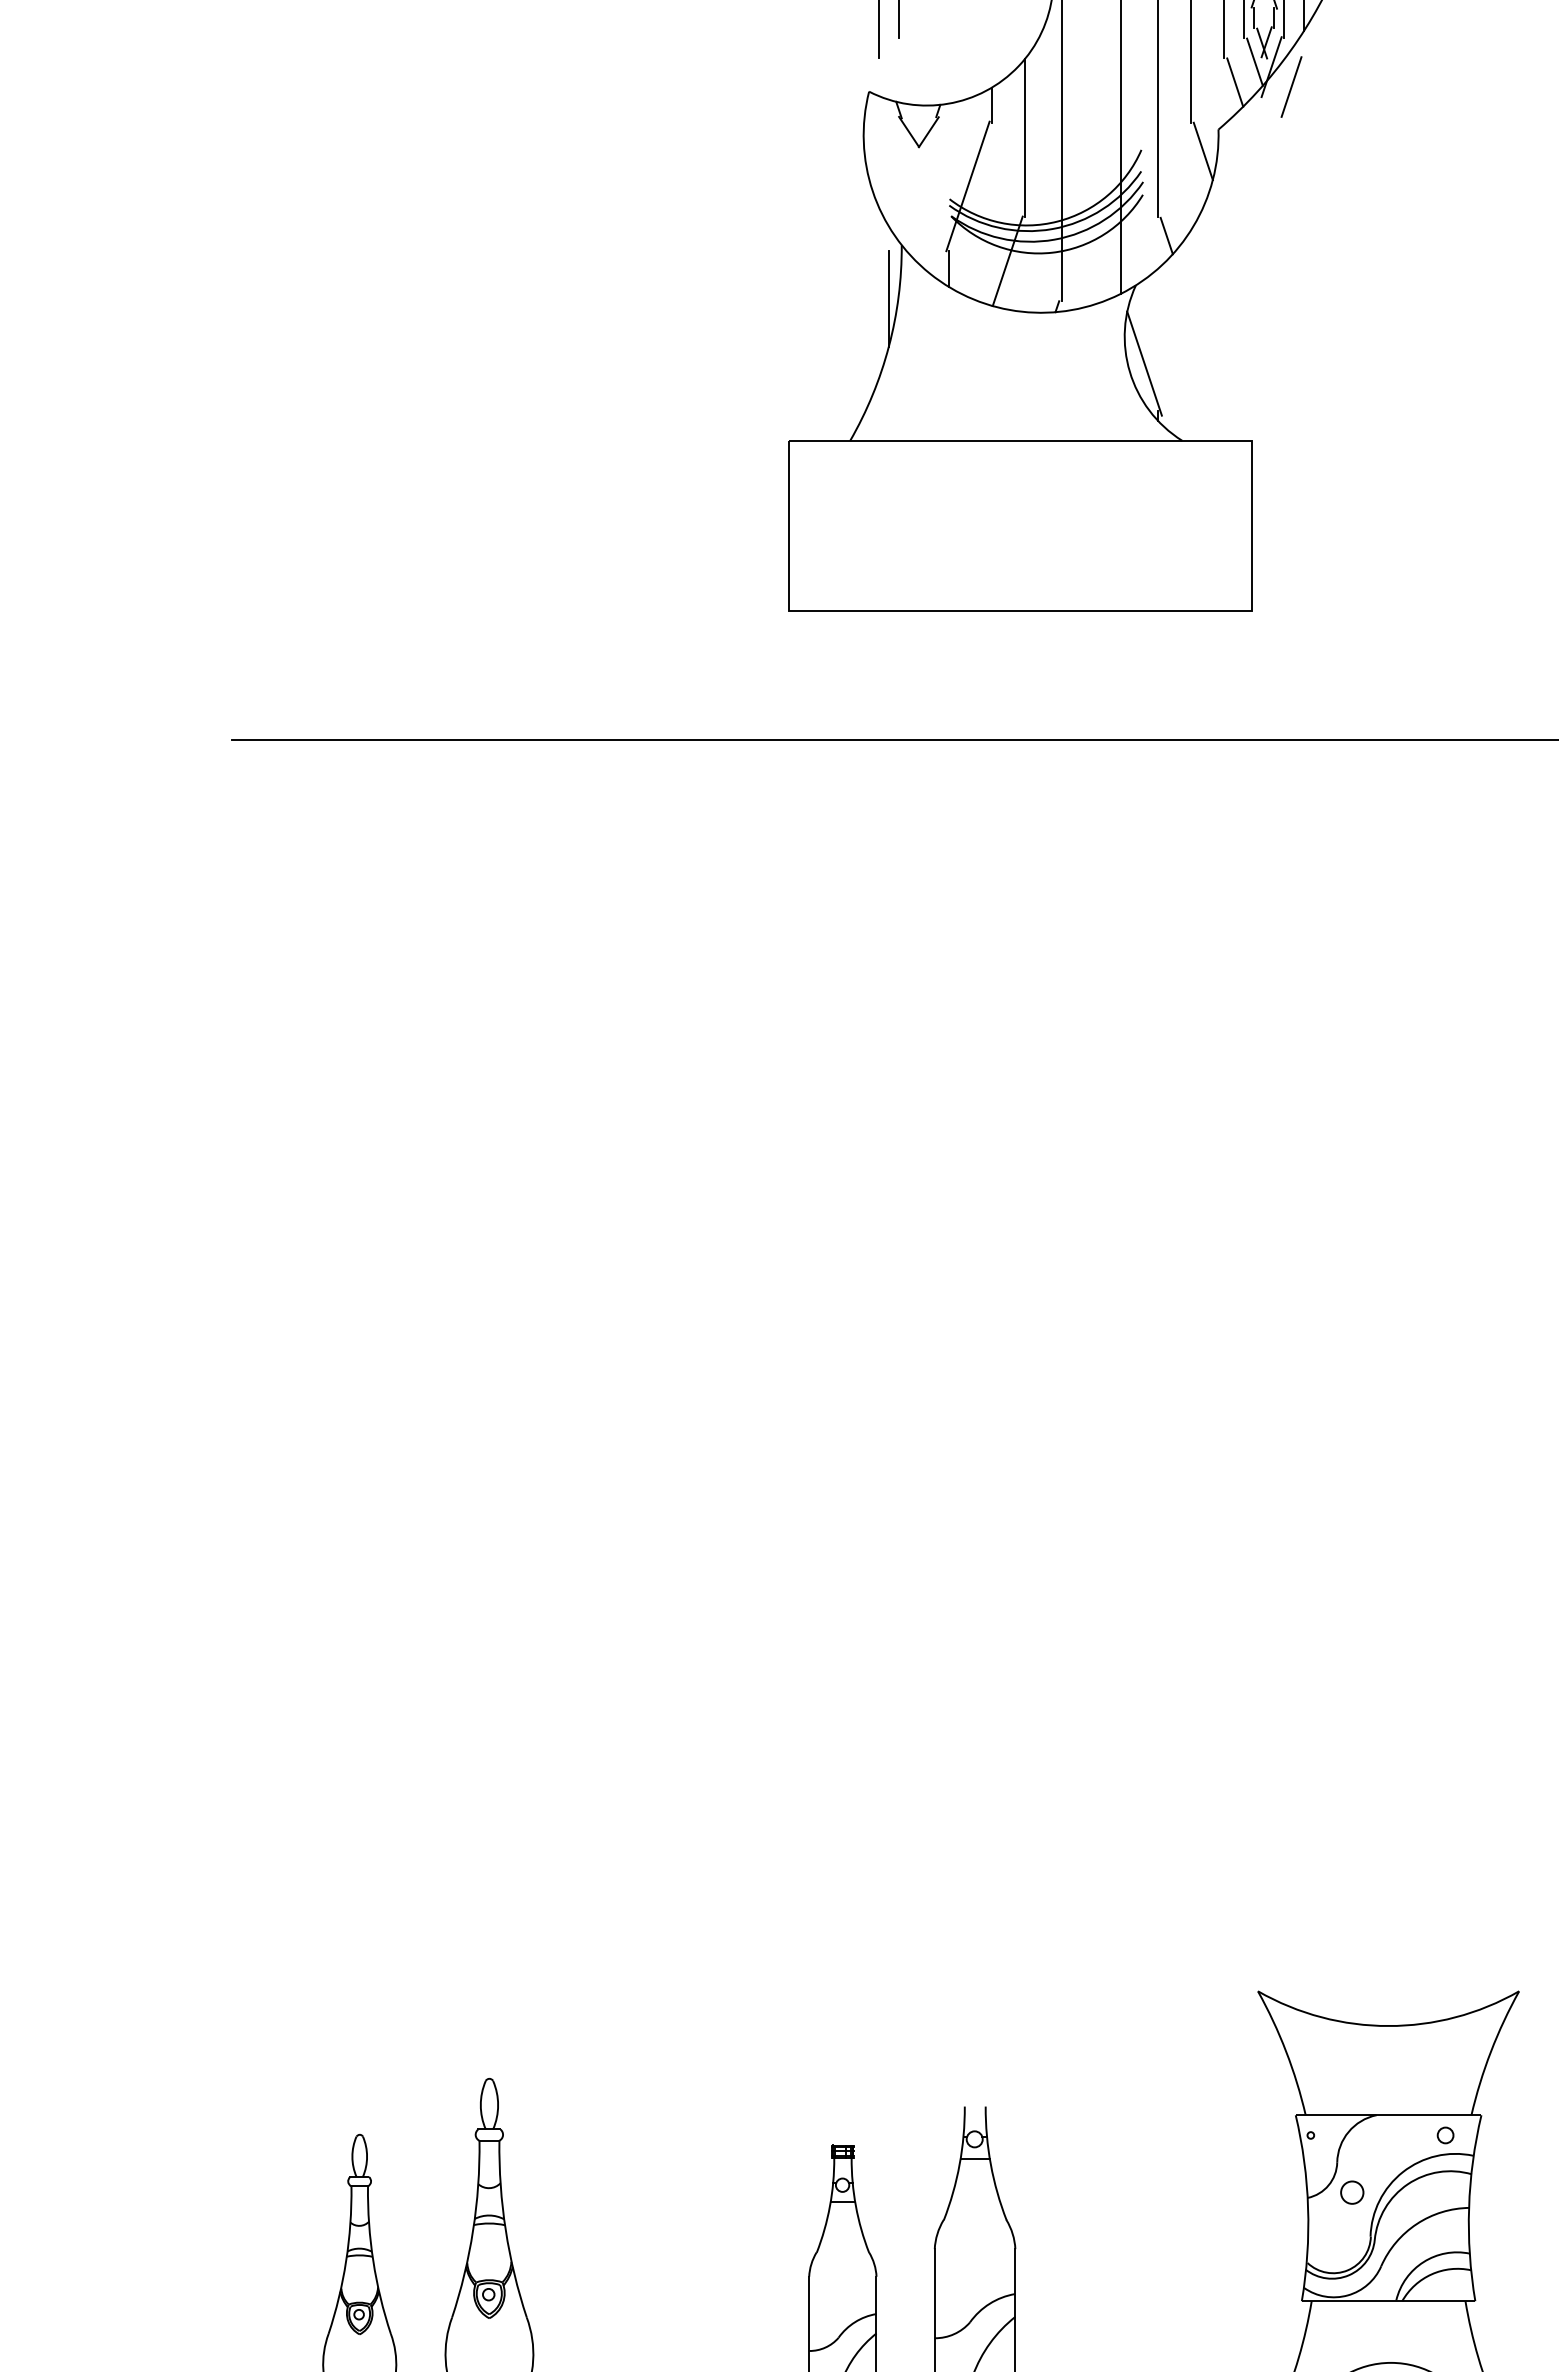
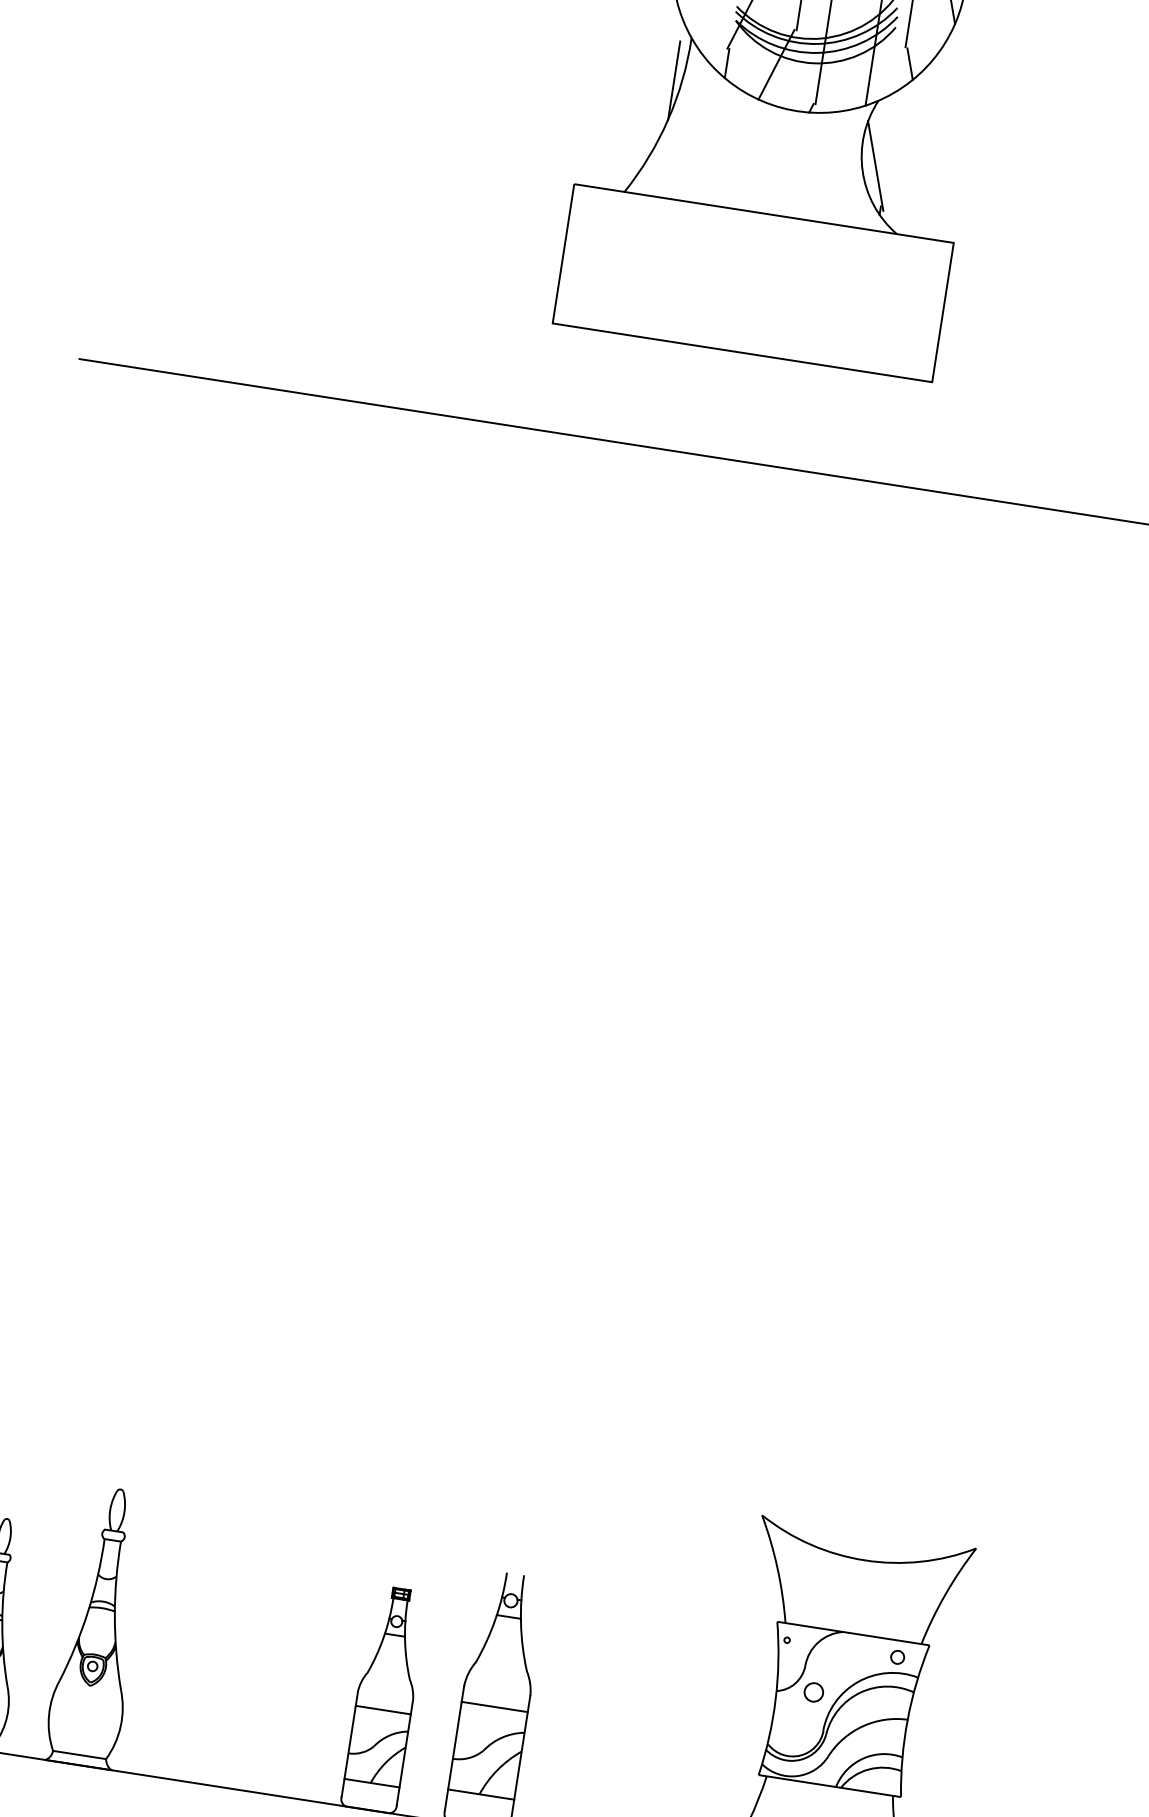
line: (974, 2268) -> (494, 1706), added
line: (842, 2293) -> (382, 1710), added

